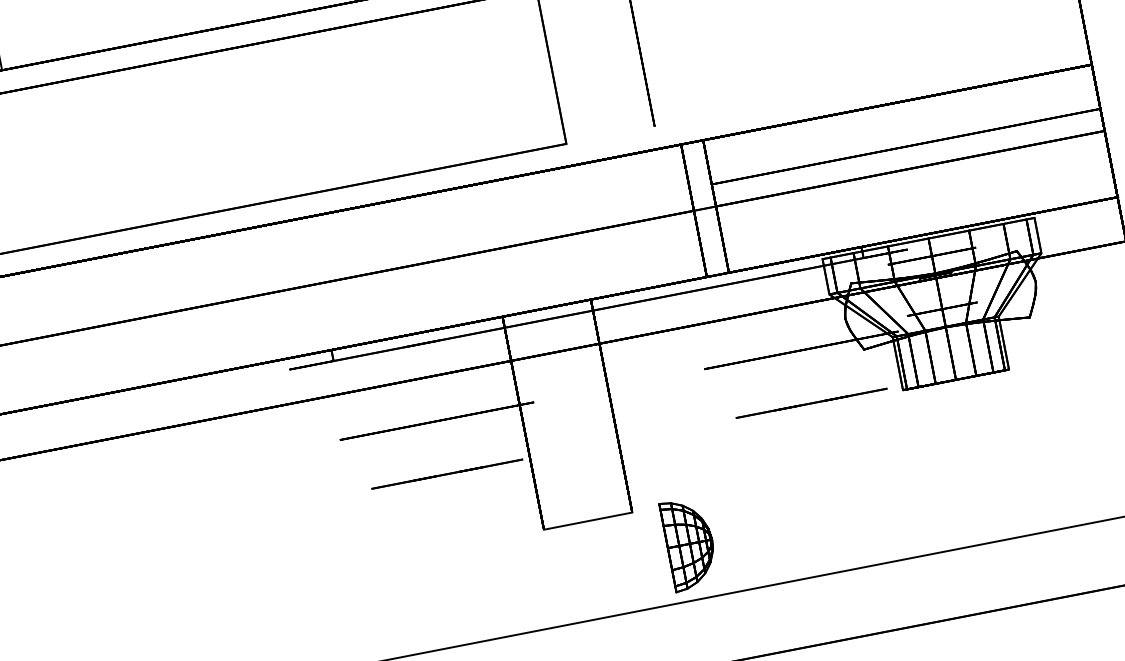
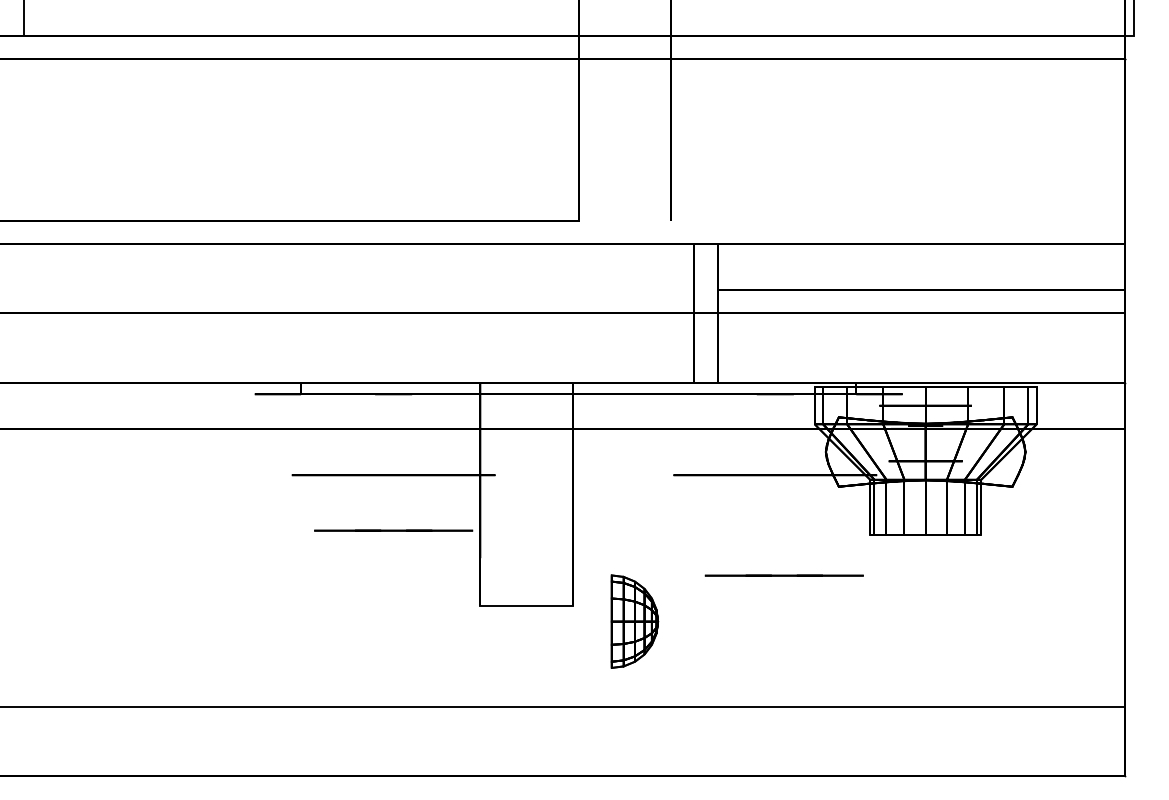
line: (810, 403) -> (783, 575), moved
part: (689, 543) -> (634, 621), moved

